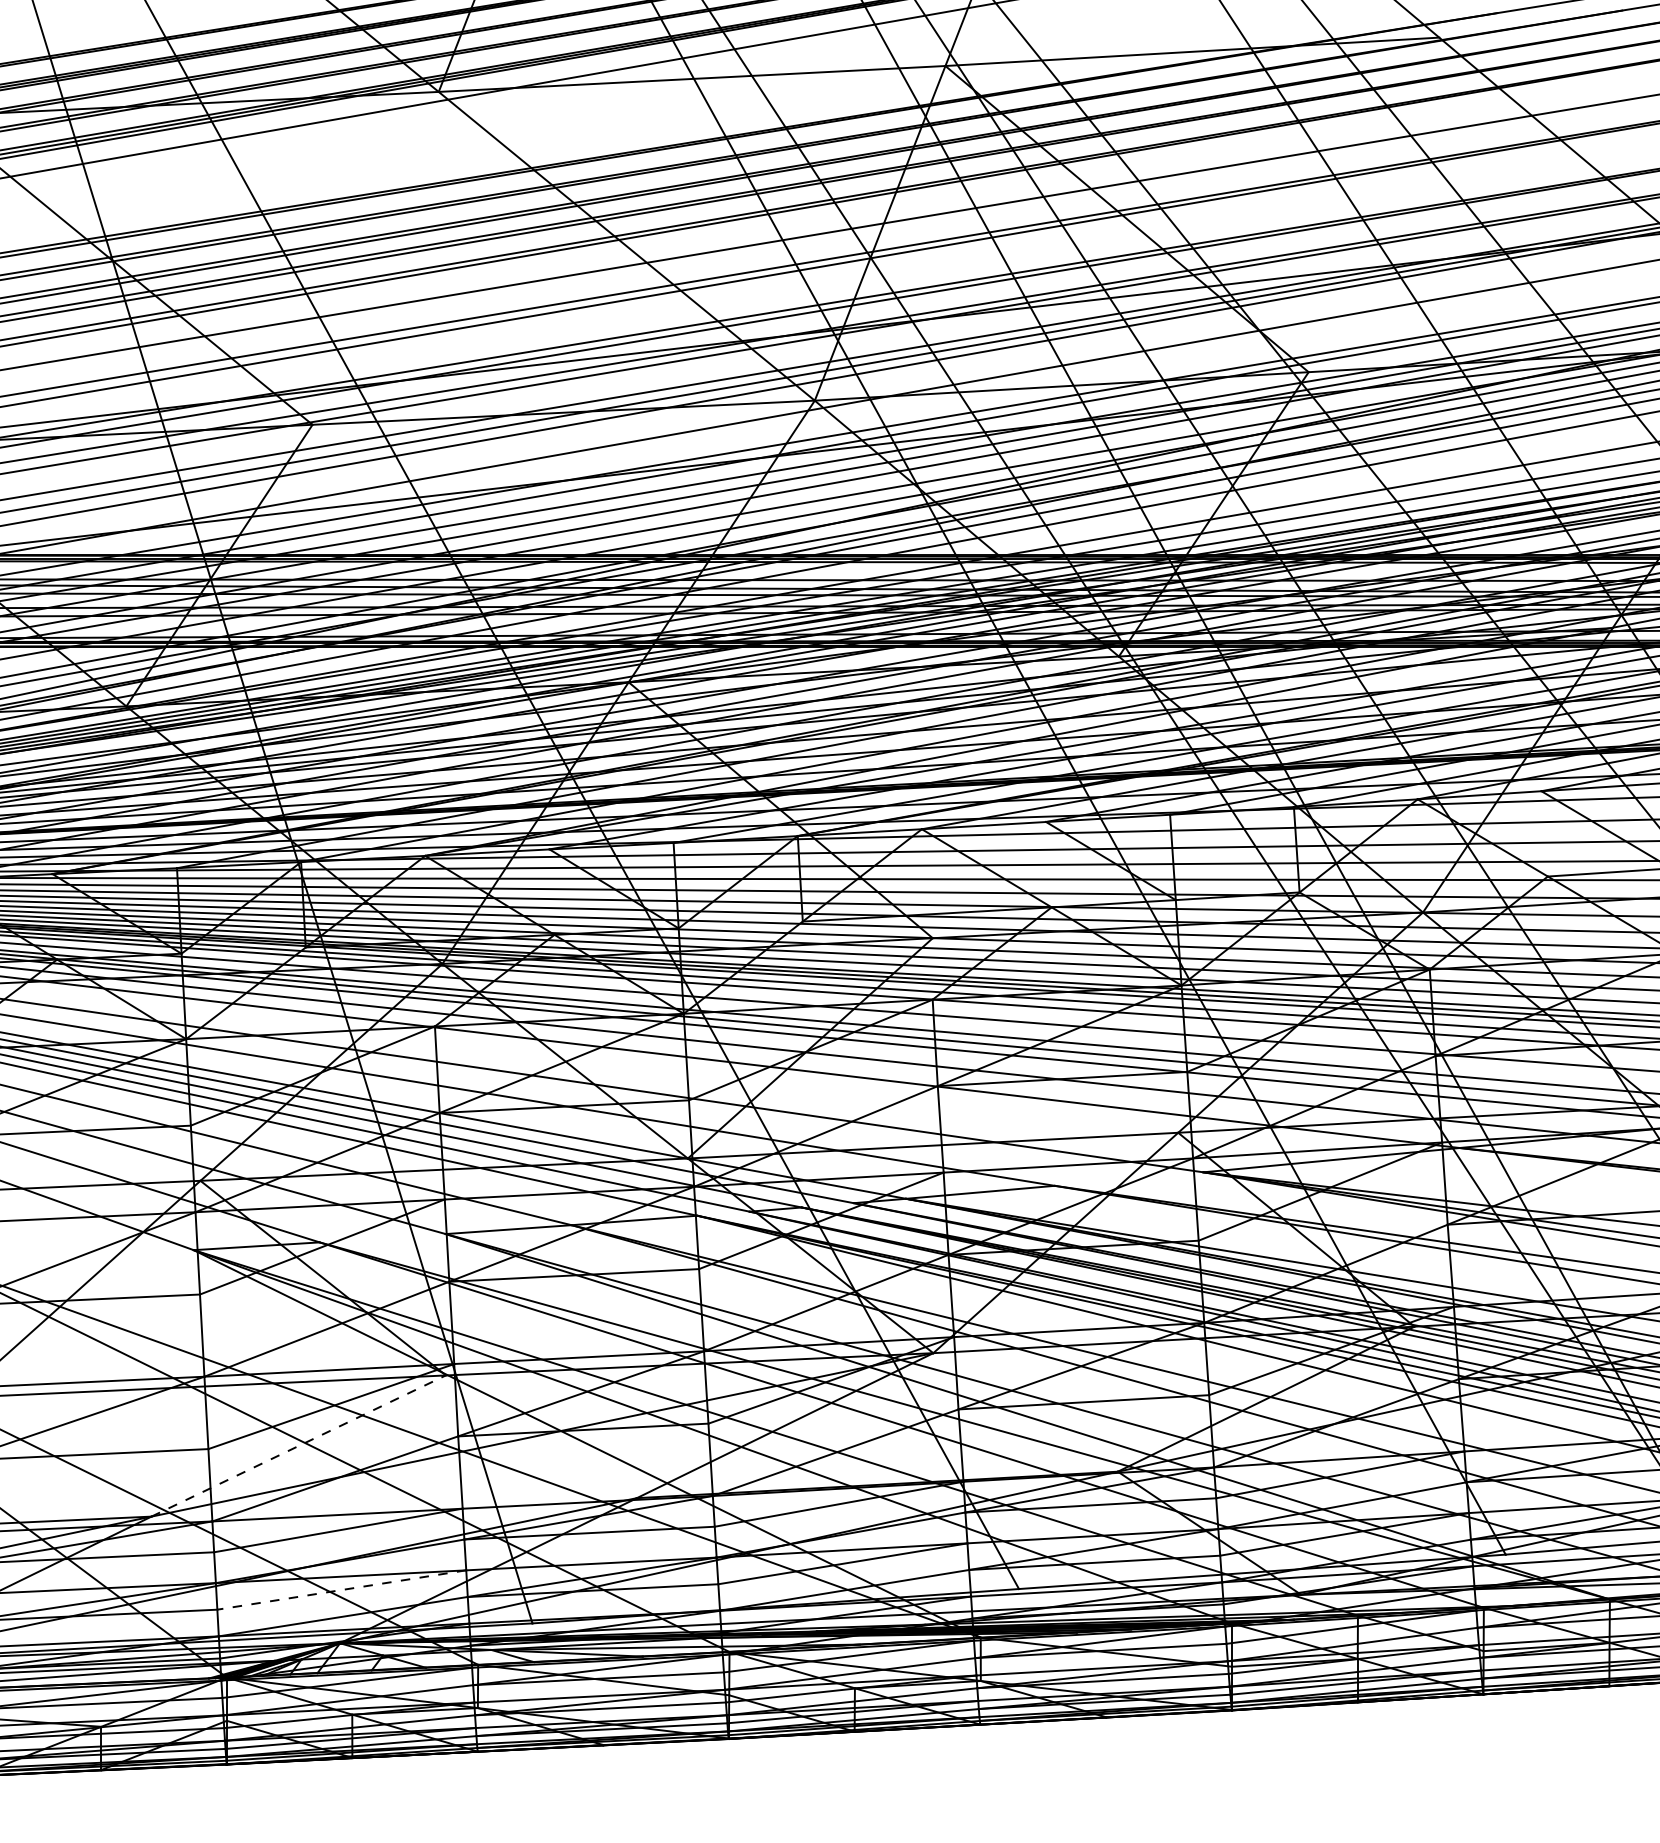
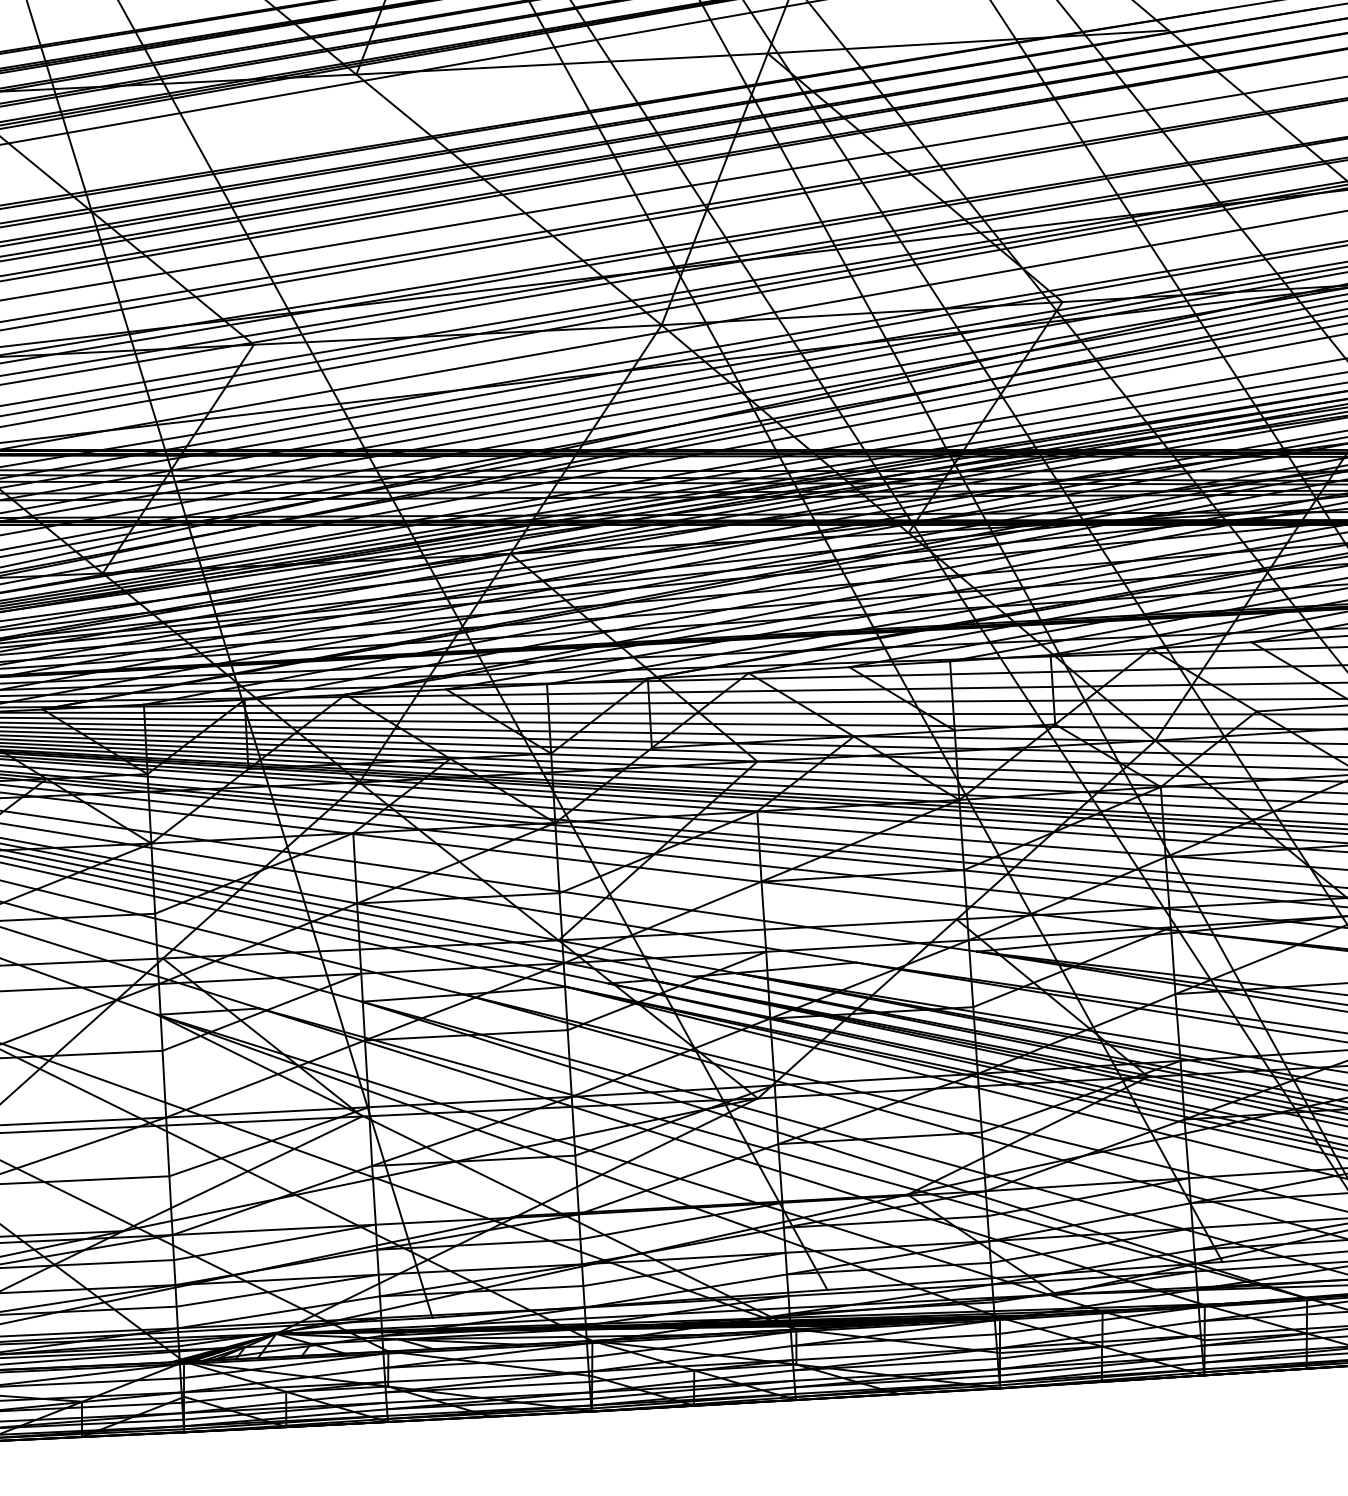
line: (299, 1445) -> (243, 1173), dashed -> solid
line: (341, 1590) -> (277, 1291), dashed -> solid

